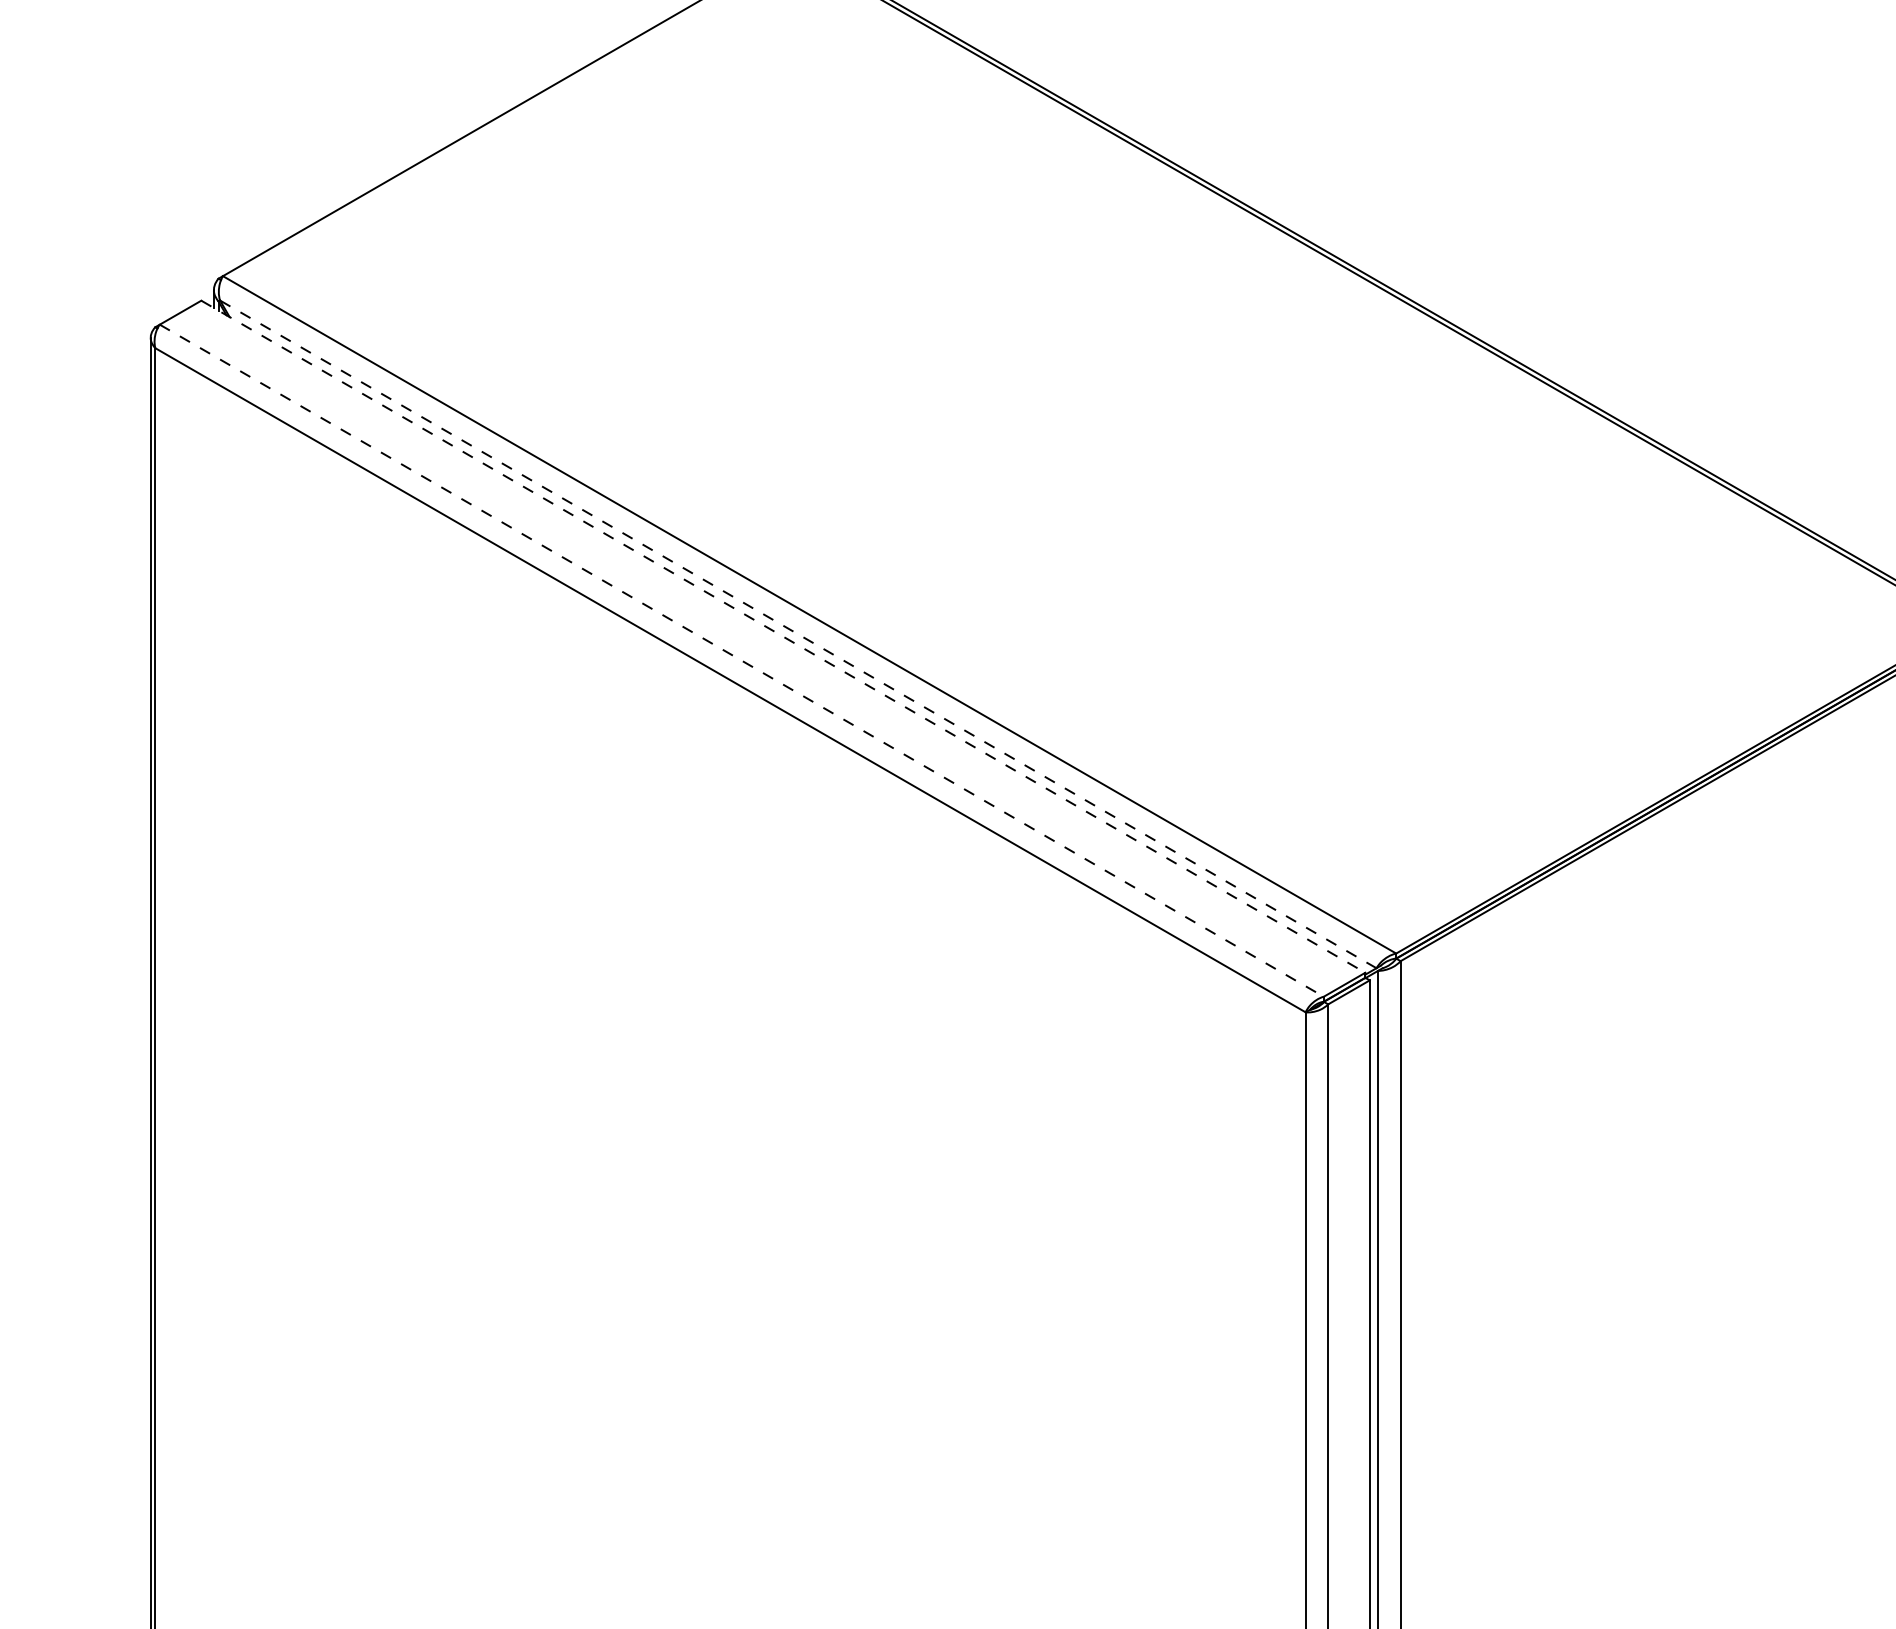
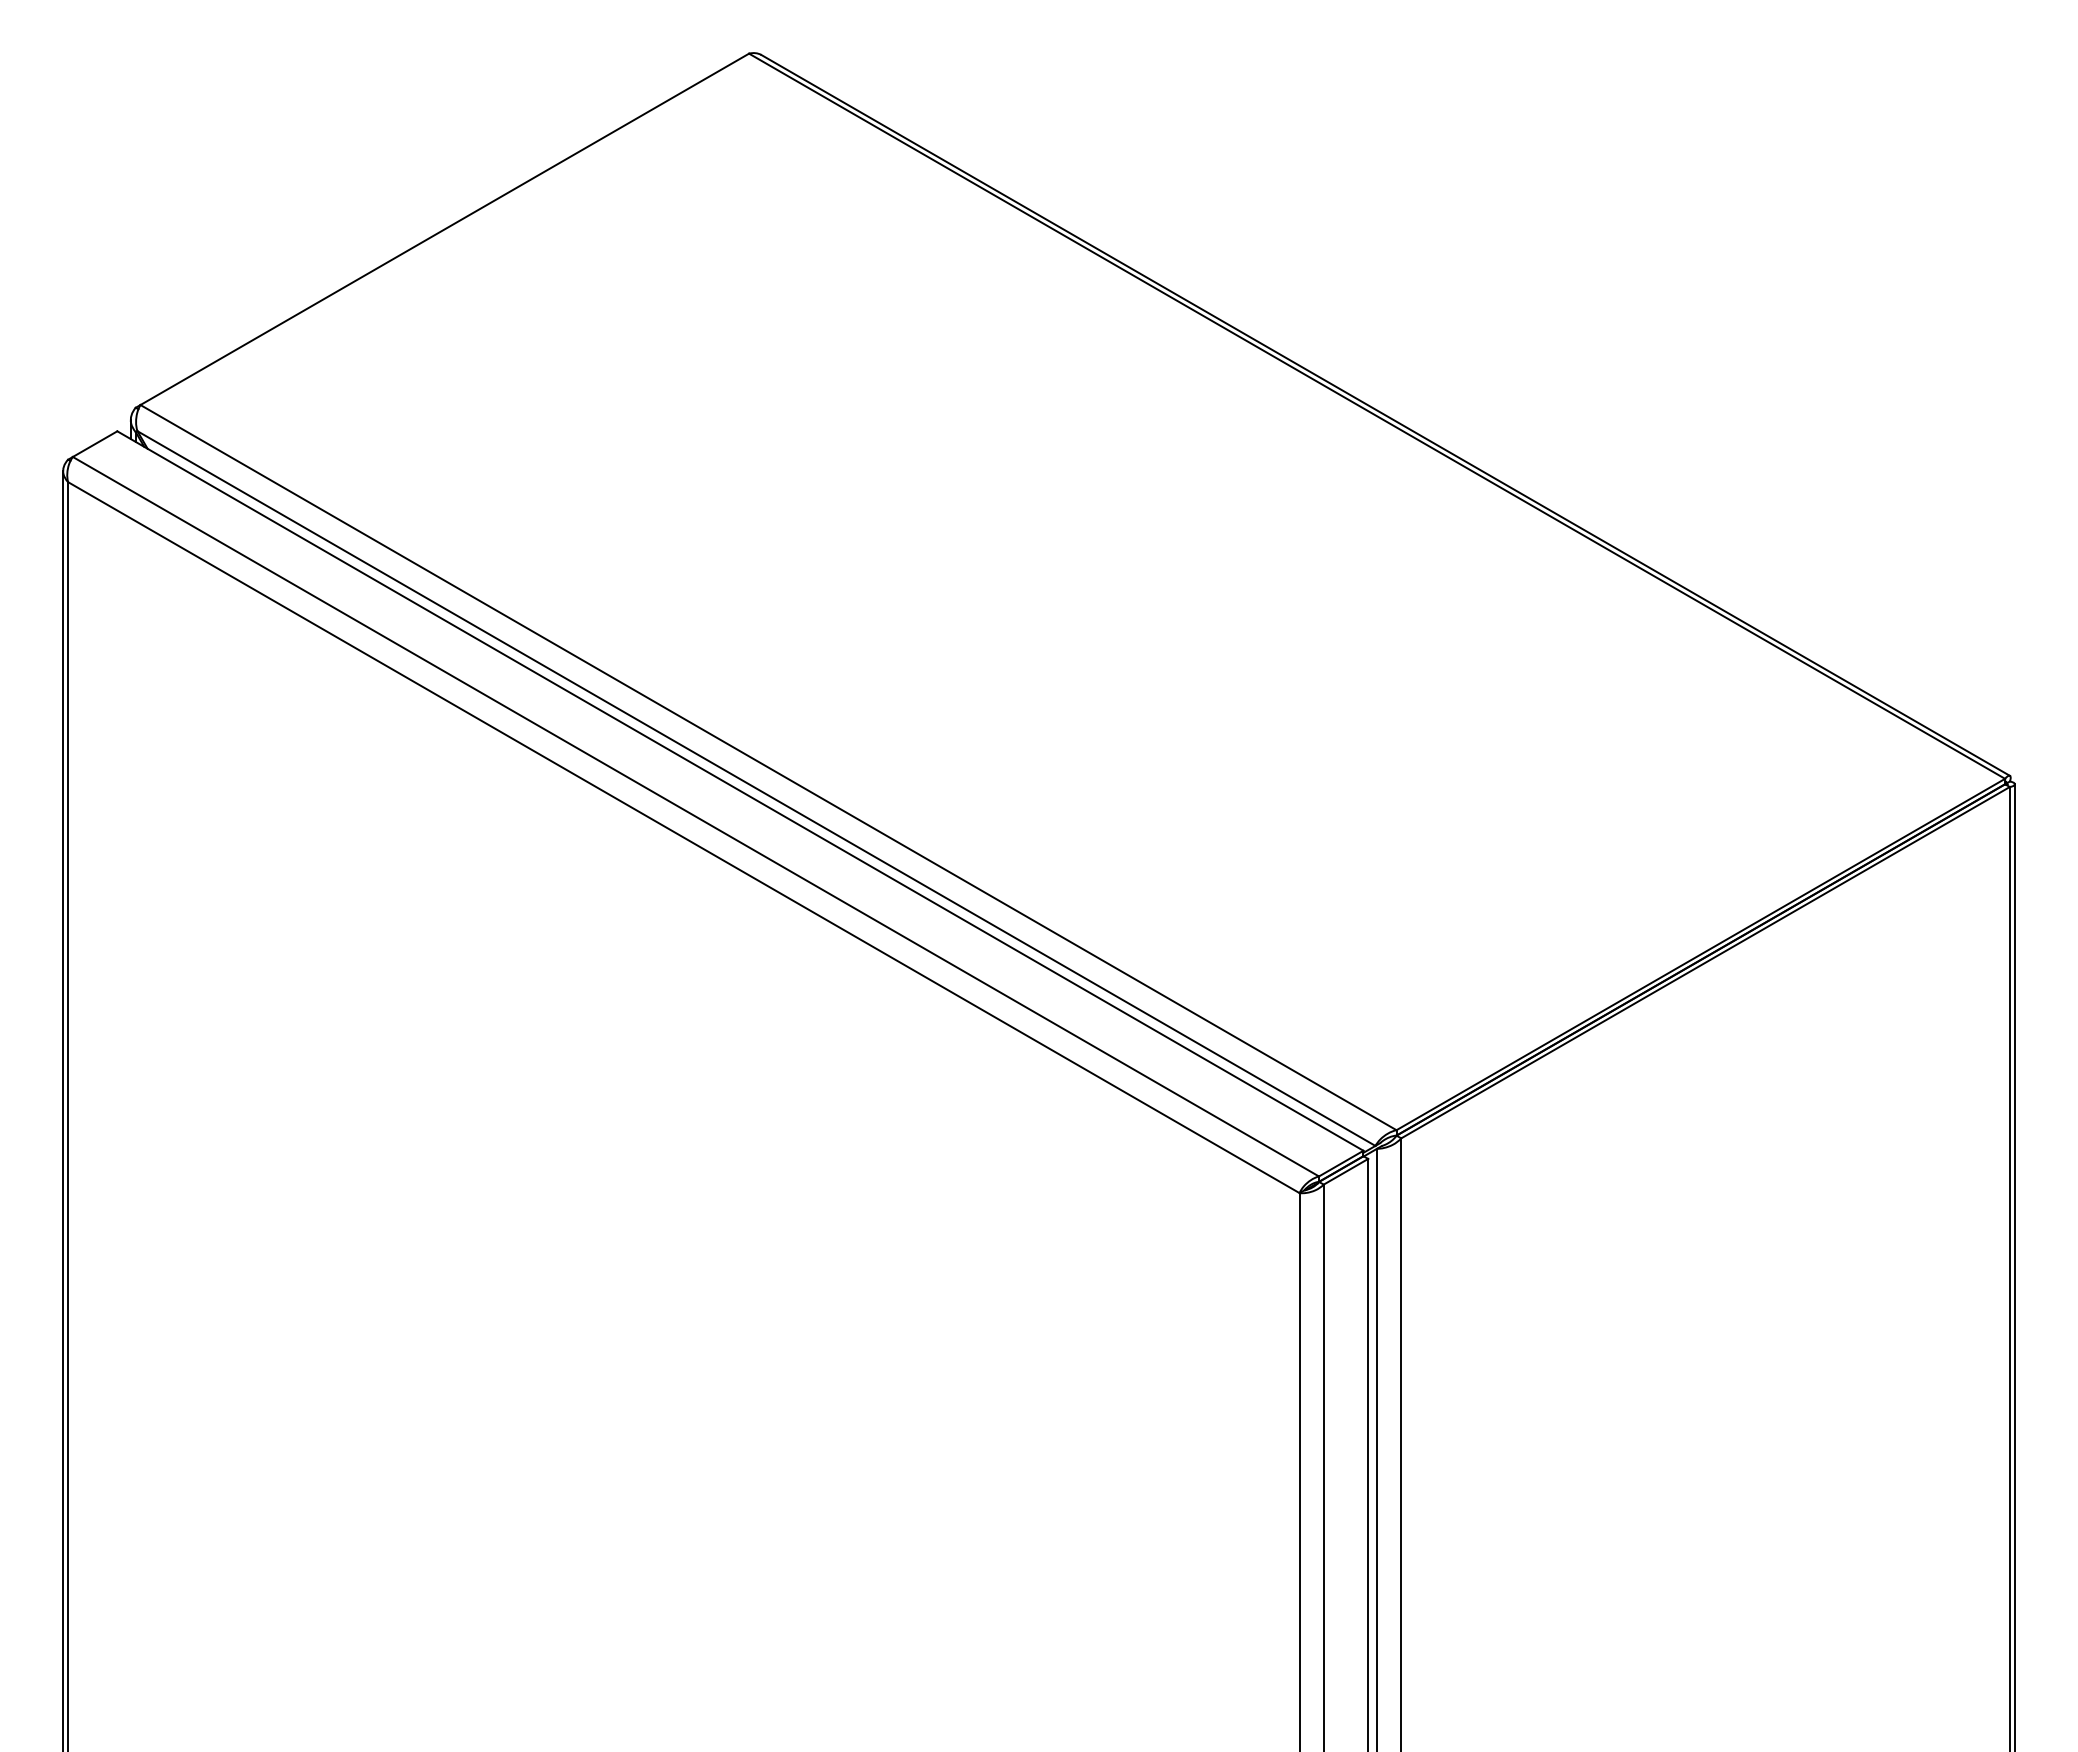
line: (798, 634) -> (756, 788), dashed -> solid
line: (783, 637) -> (740, 791), dashed -> solid
line: (742, 660) -> (696, 816), dashed -> solid

